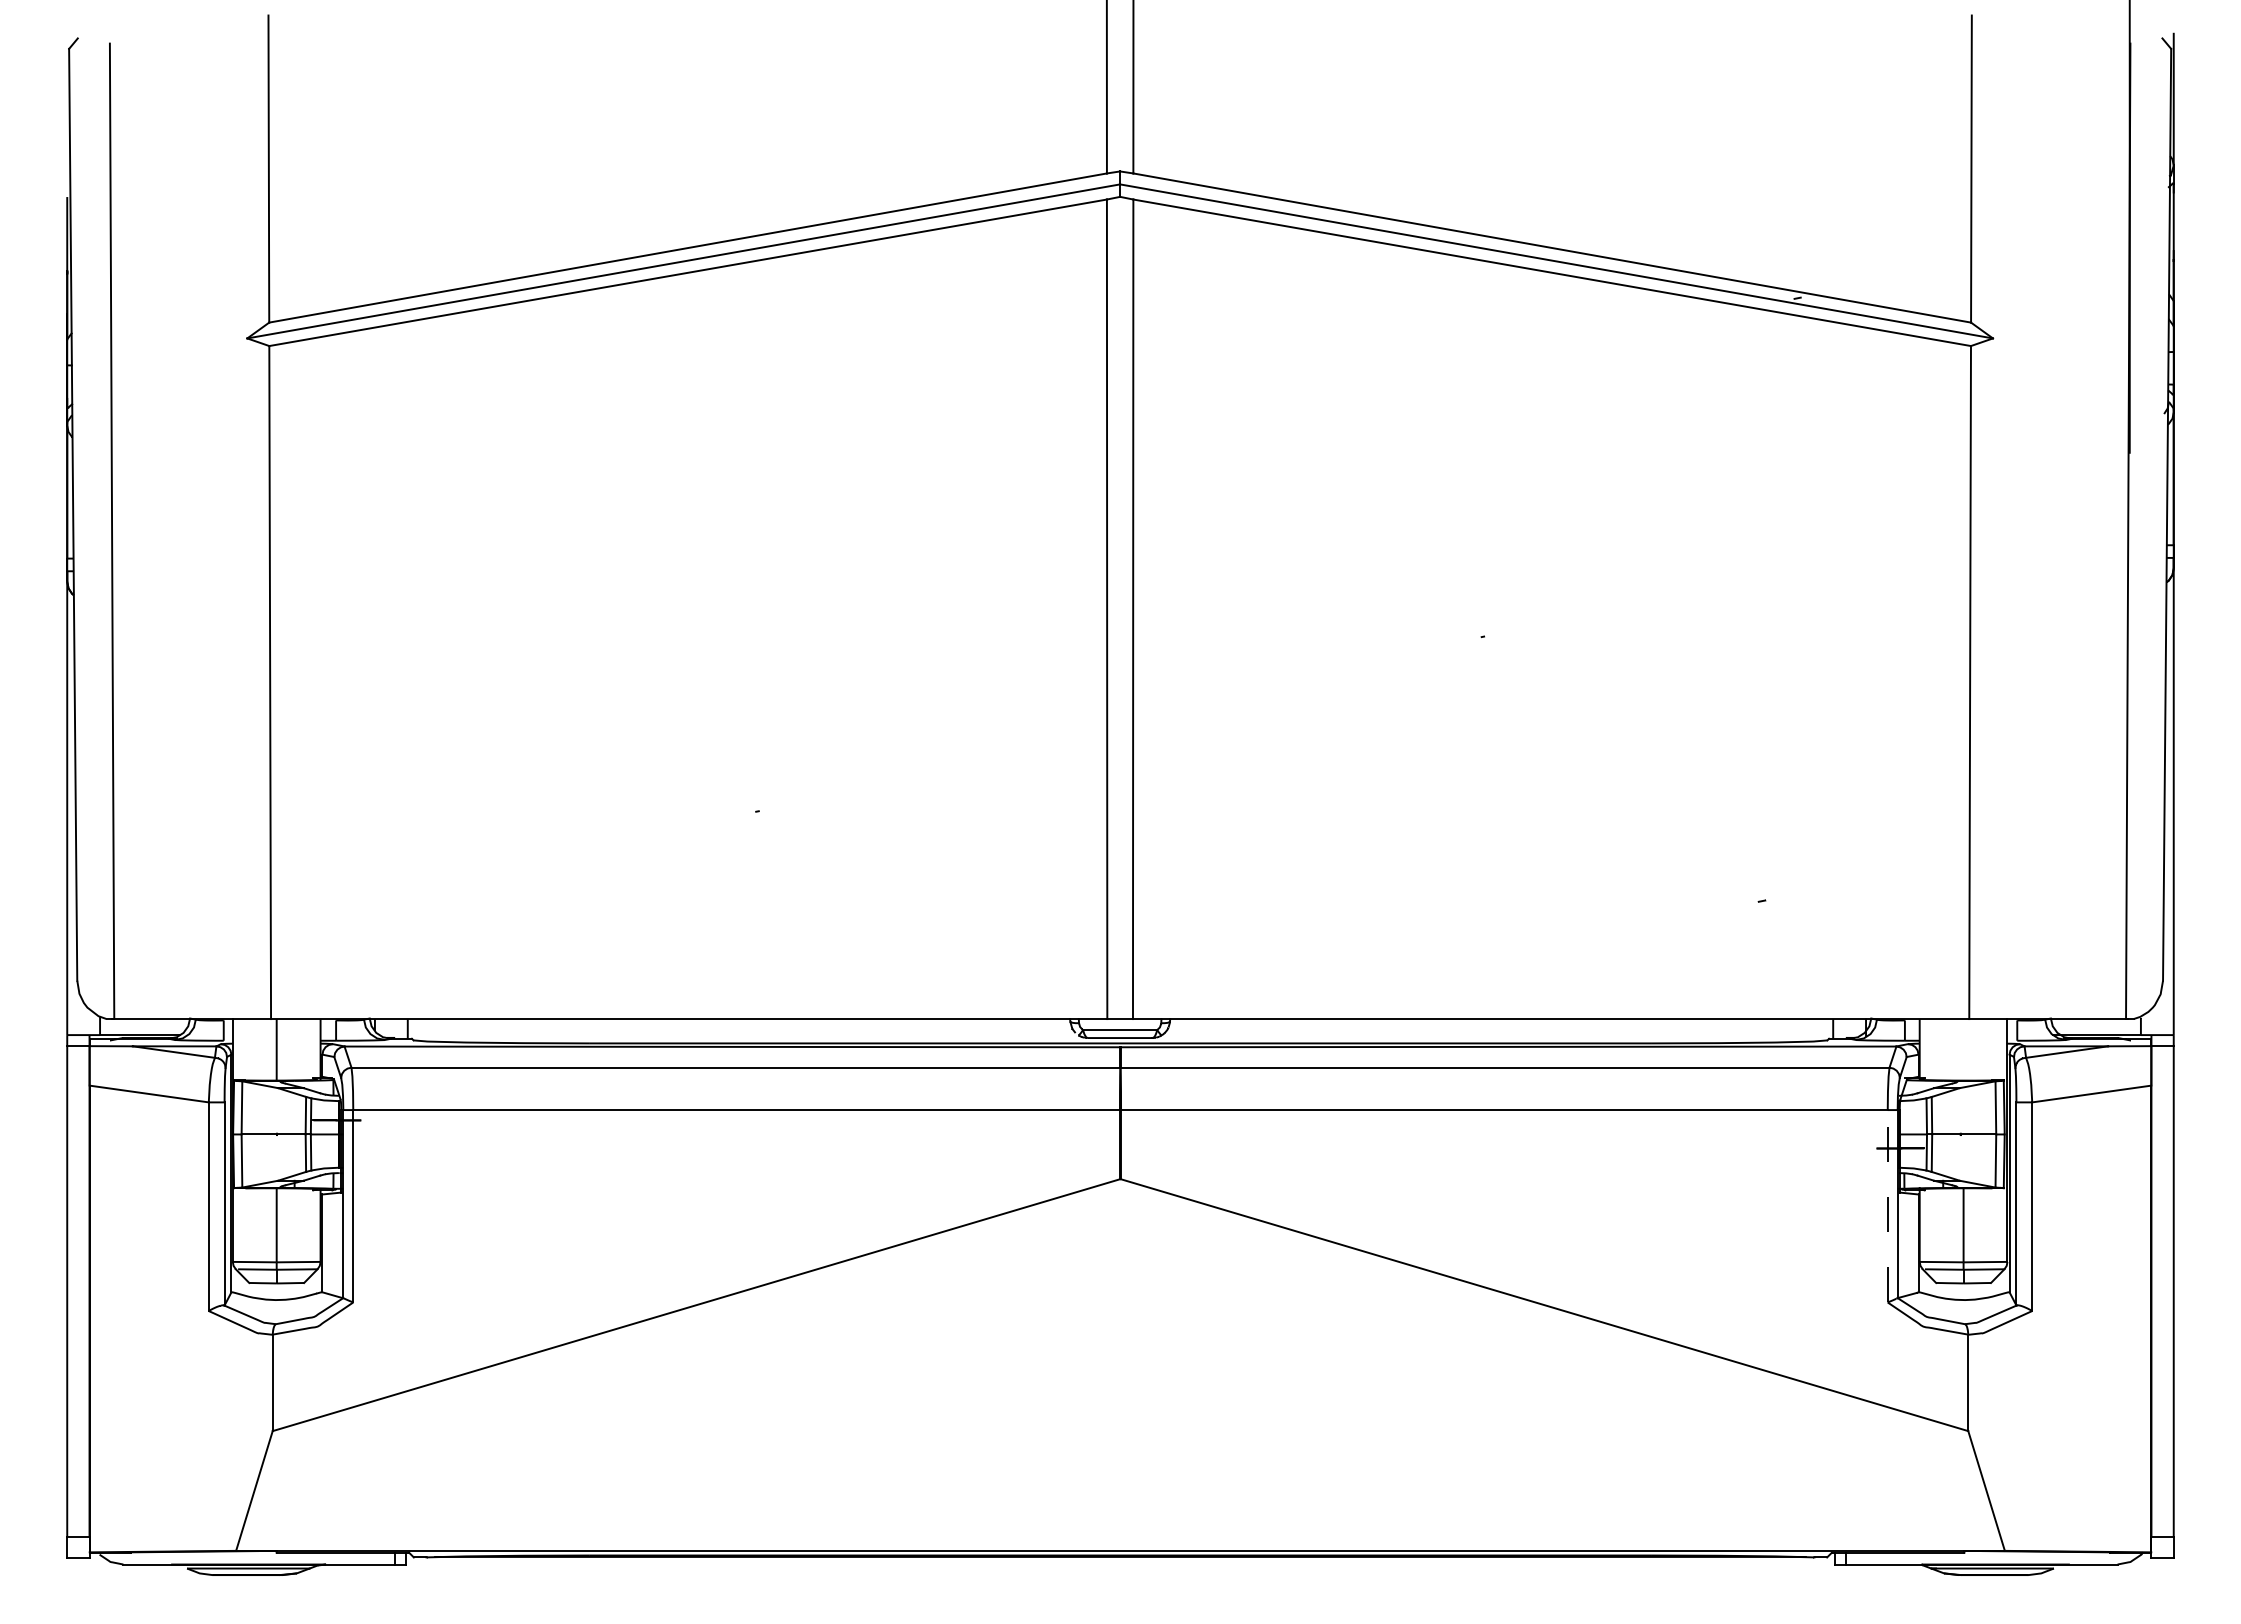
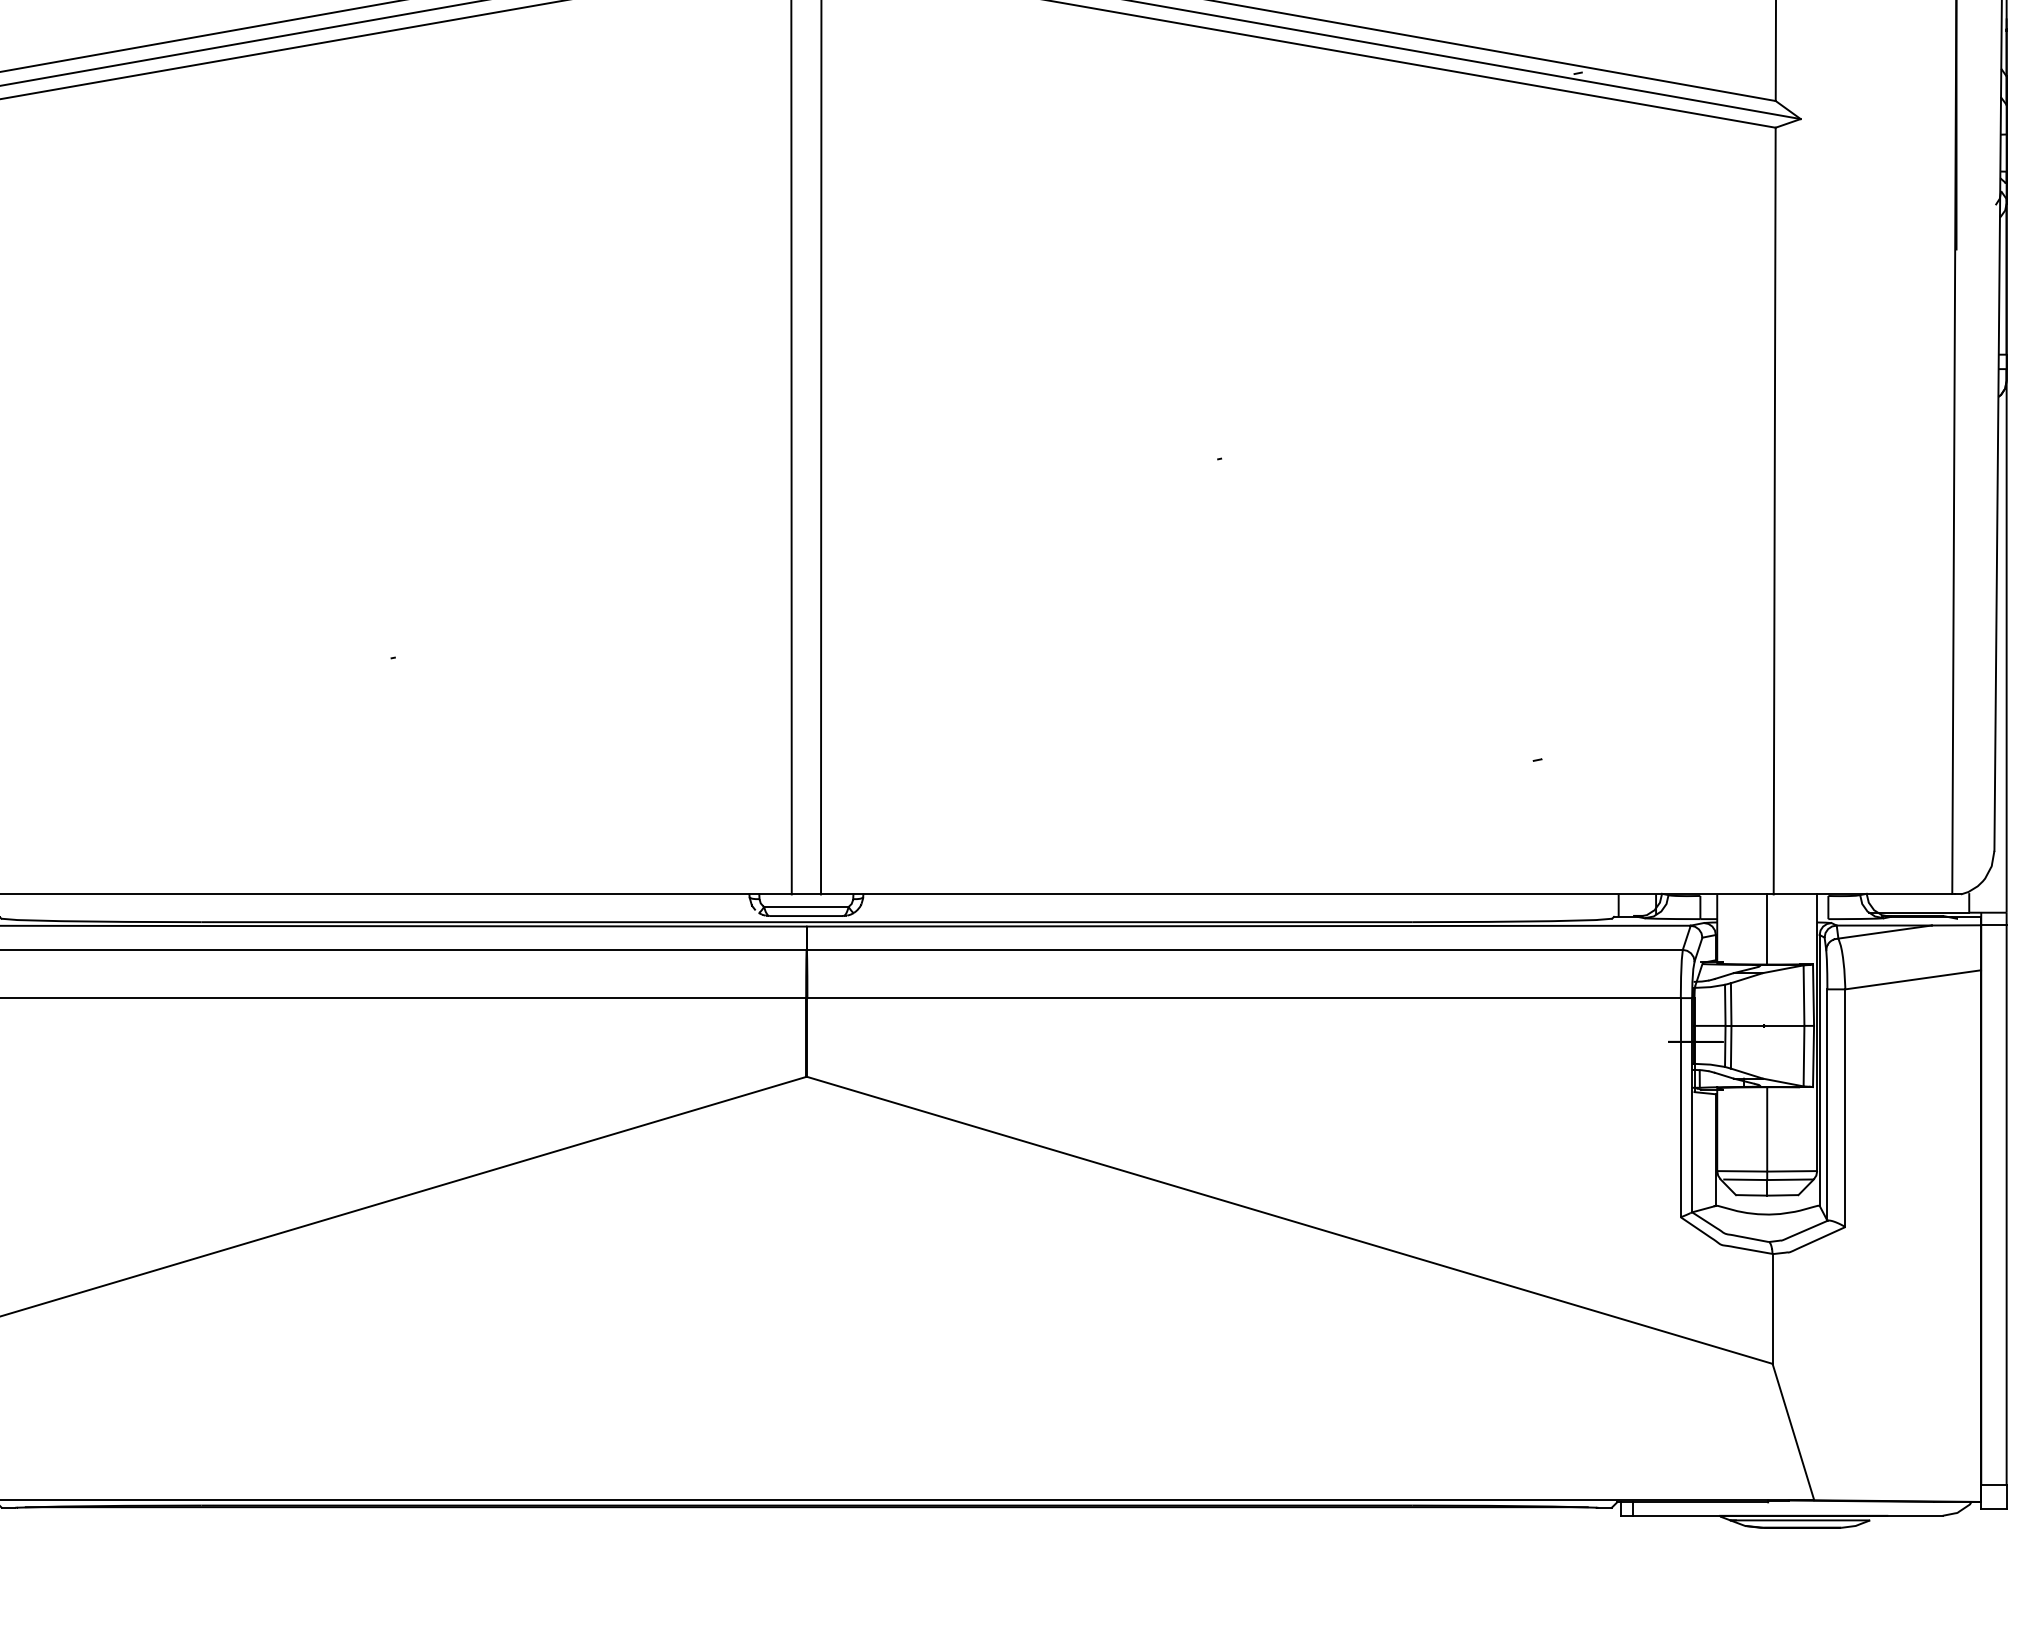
line: (1963, 1049) -> (1767, 929), added
line: (1887, 1205) -> (1680, 1106), dashed -> solid

